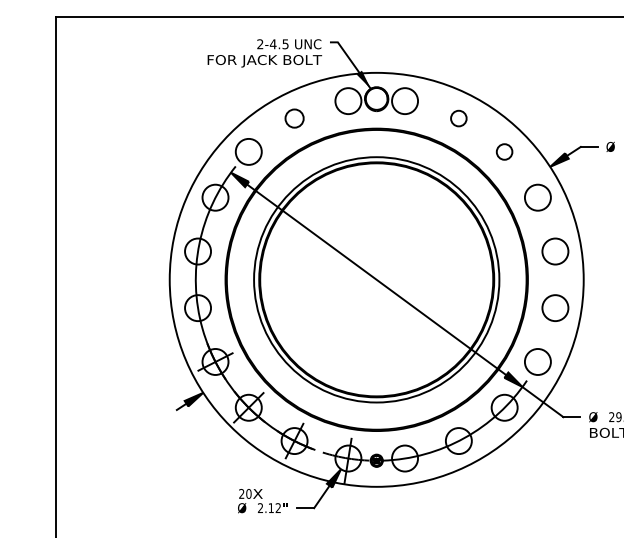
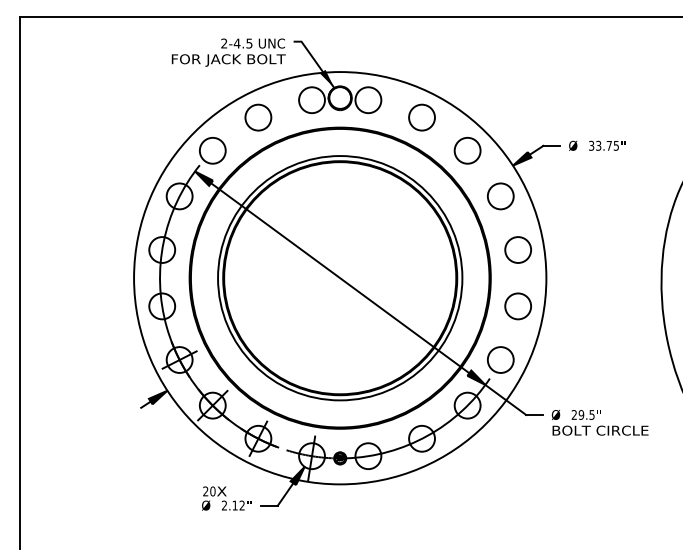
circle: (294, 118) -> (258, 117), size x1.43
circle: (458, 118) -> (421, 117), size x1.67
circle: (504, 151) -> (467, 150), size x1.67

